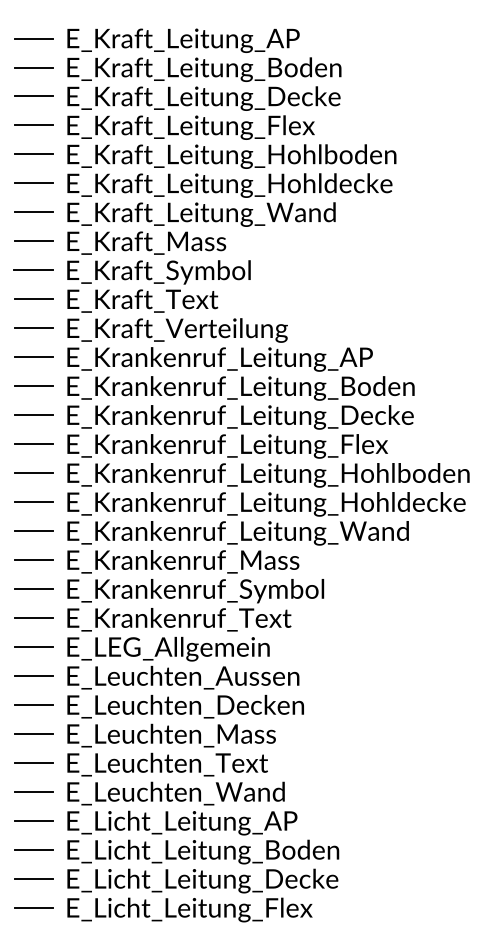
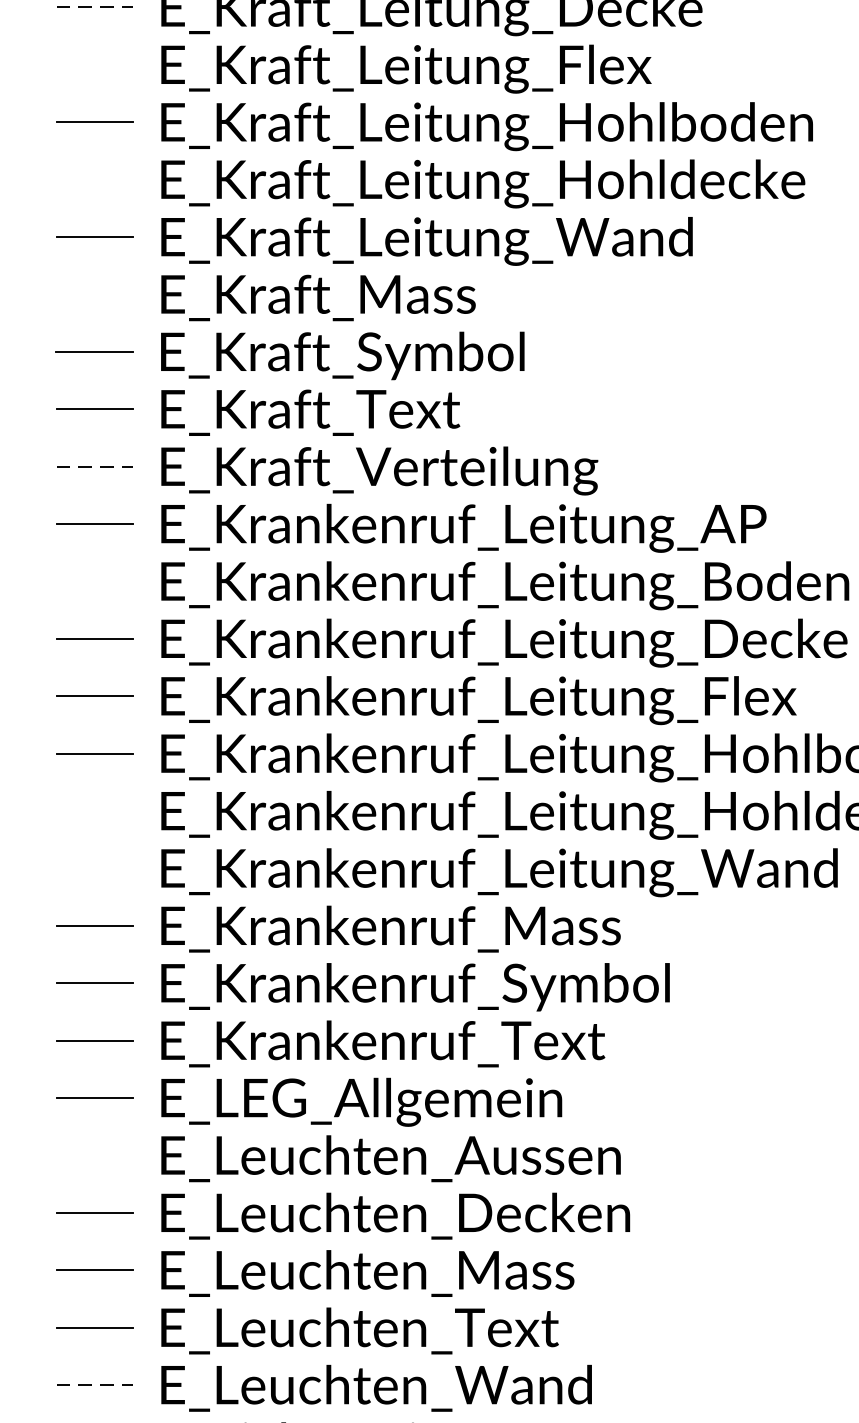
line: (34, 96) -> (96, 7), solid -> dashed
line: (33, 125) -> (94, 64), removed
line: (33, 183) -> (94, 179), removed
line: (33, 241) -> (94, 294), removed
line: (34, 328) -> (96, 467), solid -> dashed
line: (33, 386) -> (94, 581), removed
line: (33, 502) -> (94, 811), removed
line: (33, 531) -> (94, 869), removed
line: (33, 676) -> (94, 1156), removed
line: (34, 791) -> (96, 1384), solid -> dashed

